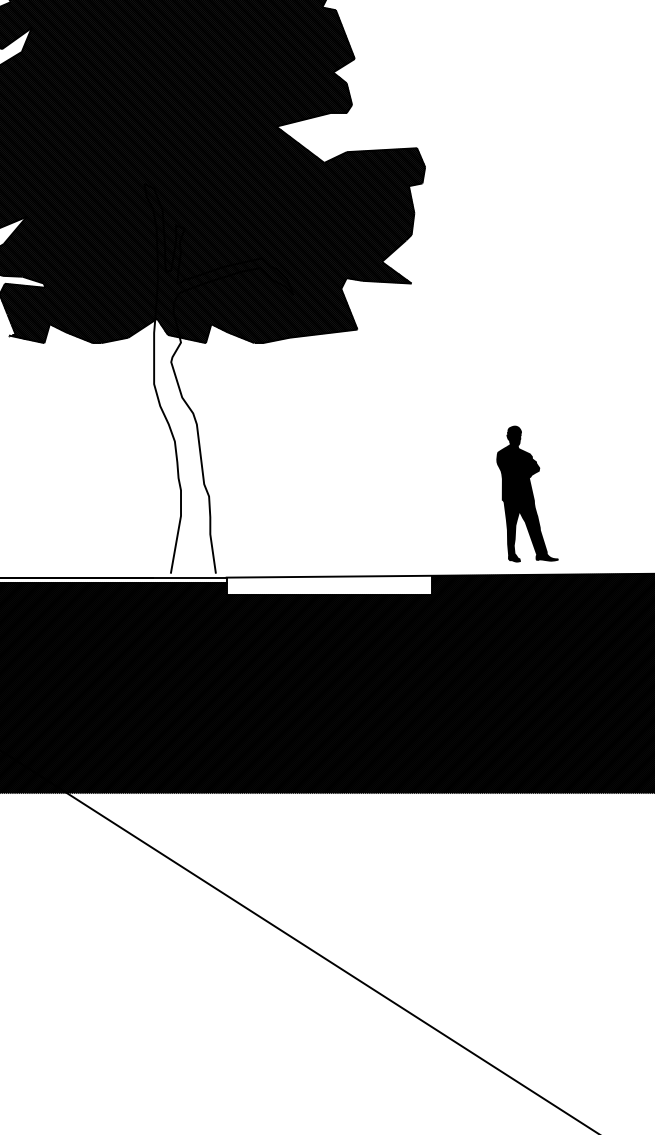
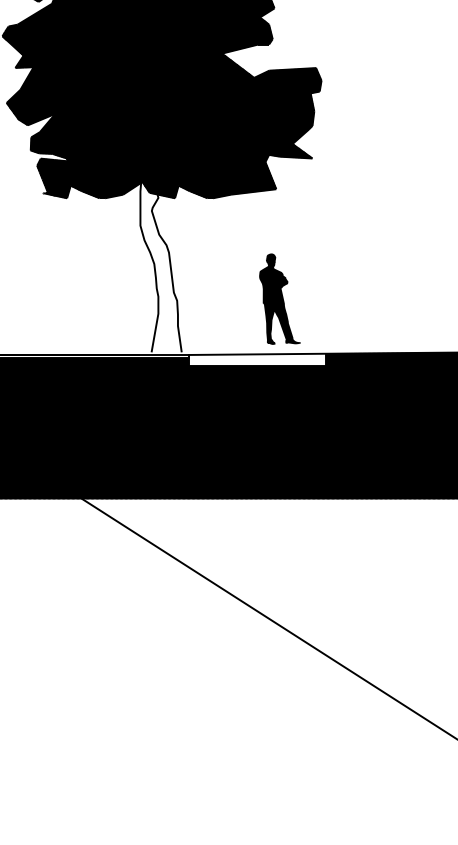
part: (526, 493) -> (279, 298), moved

